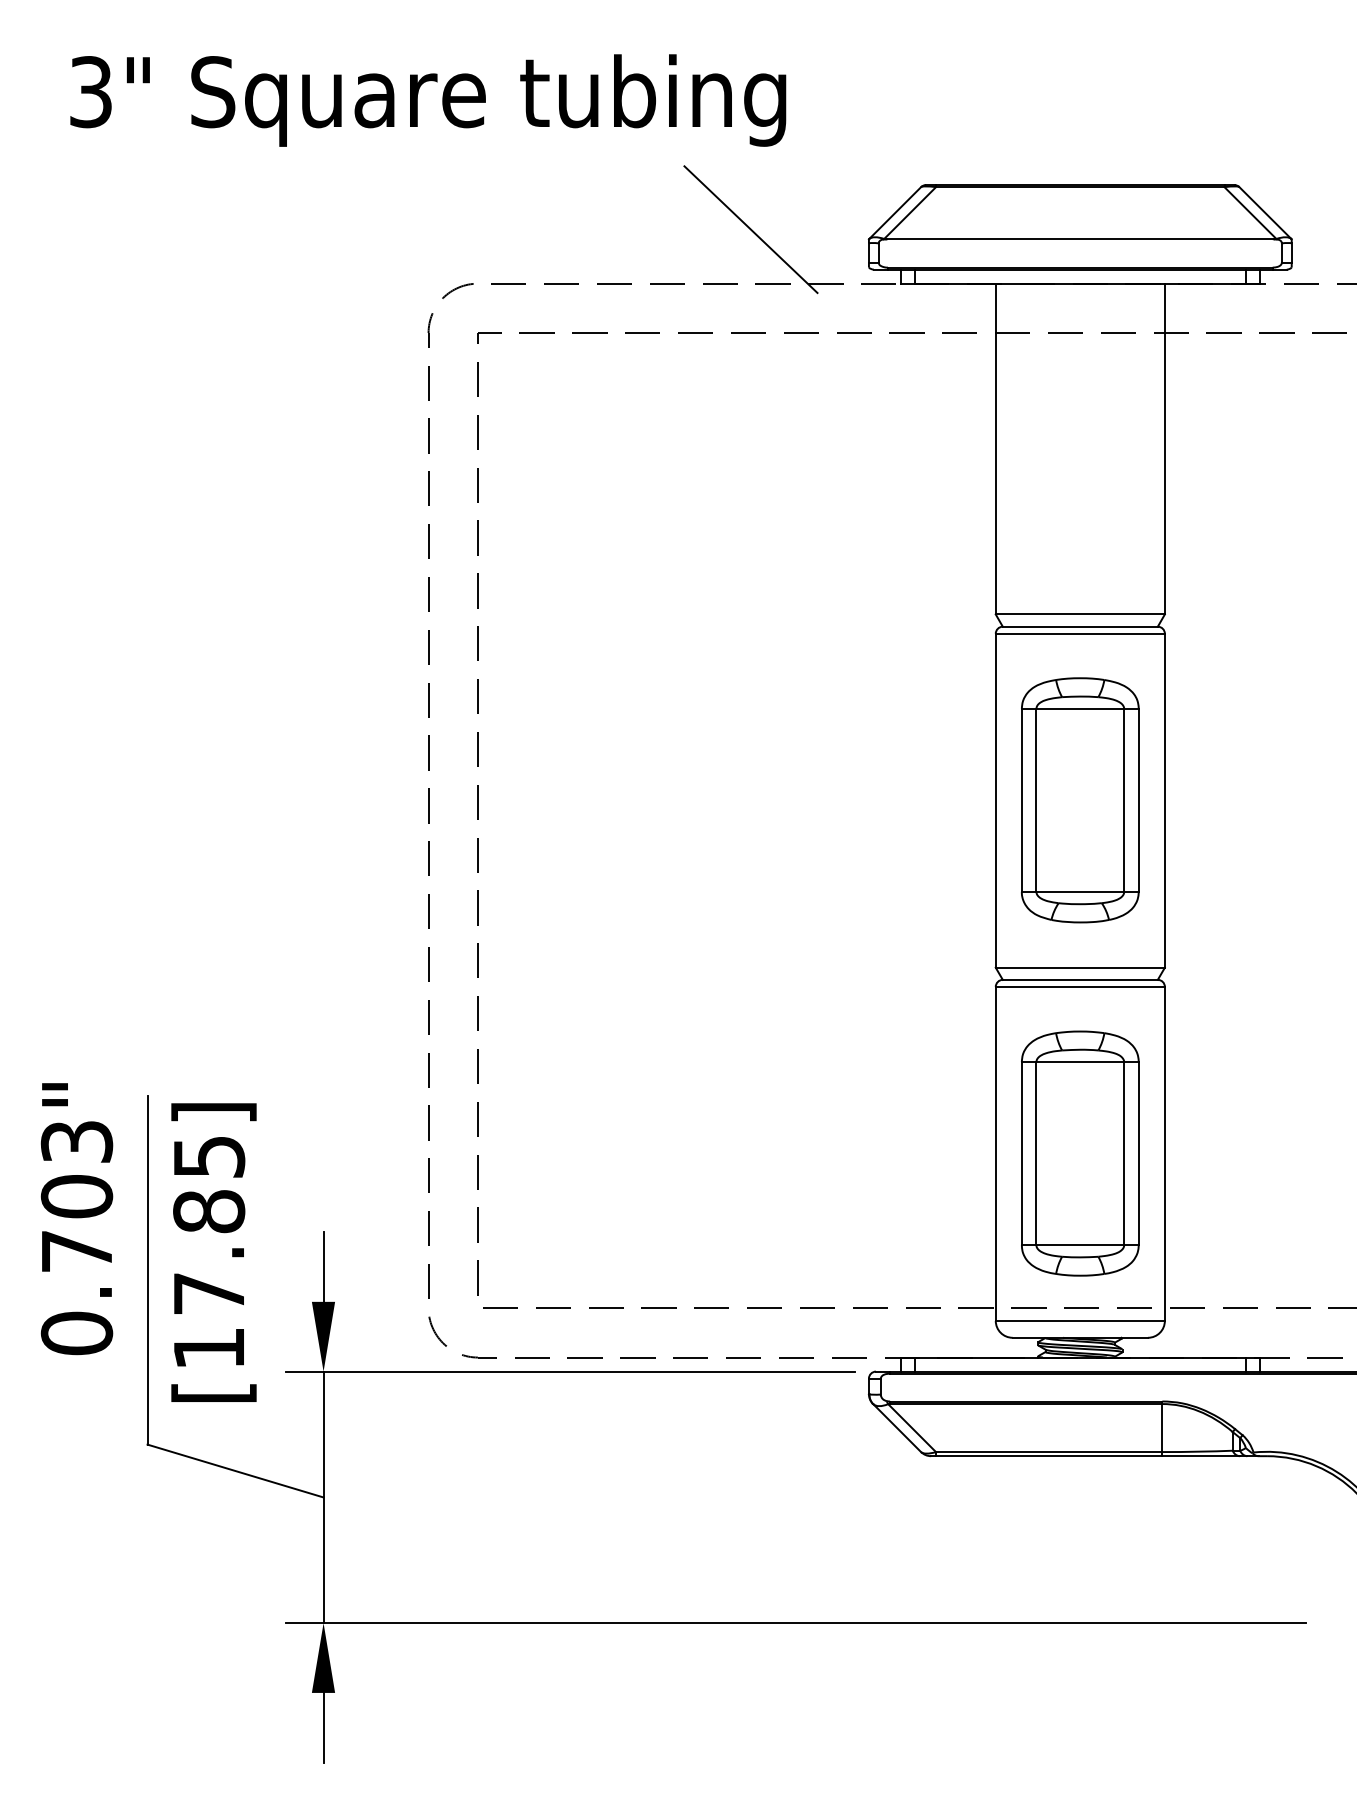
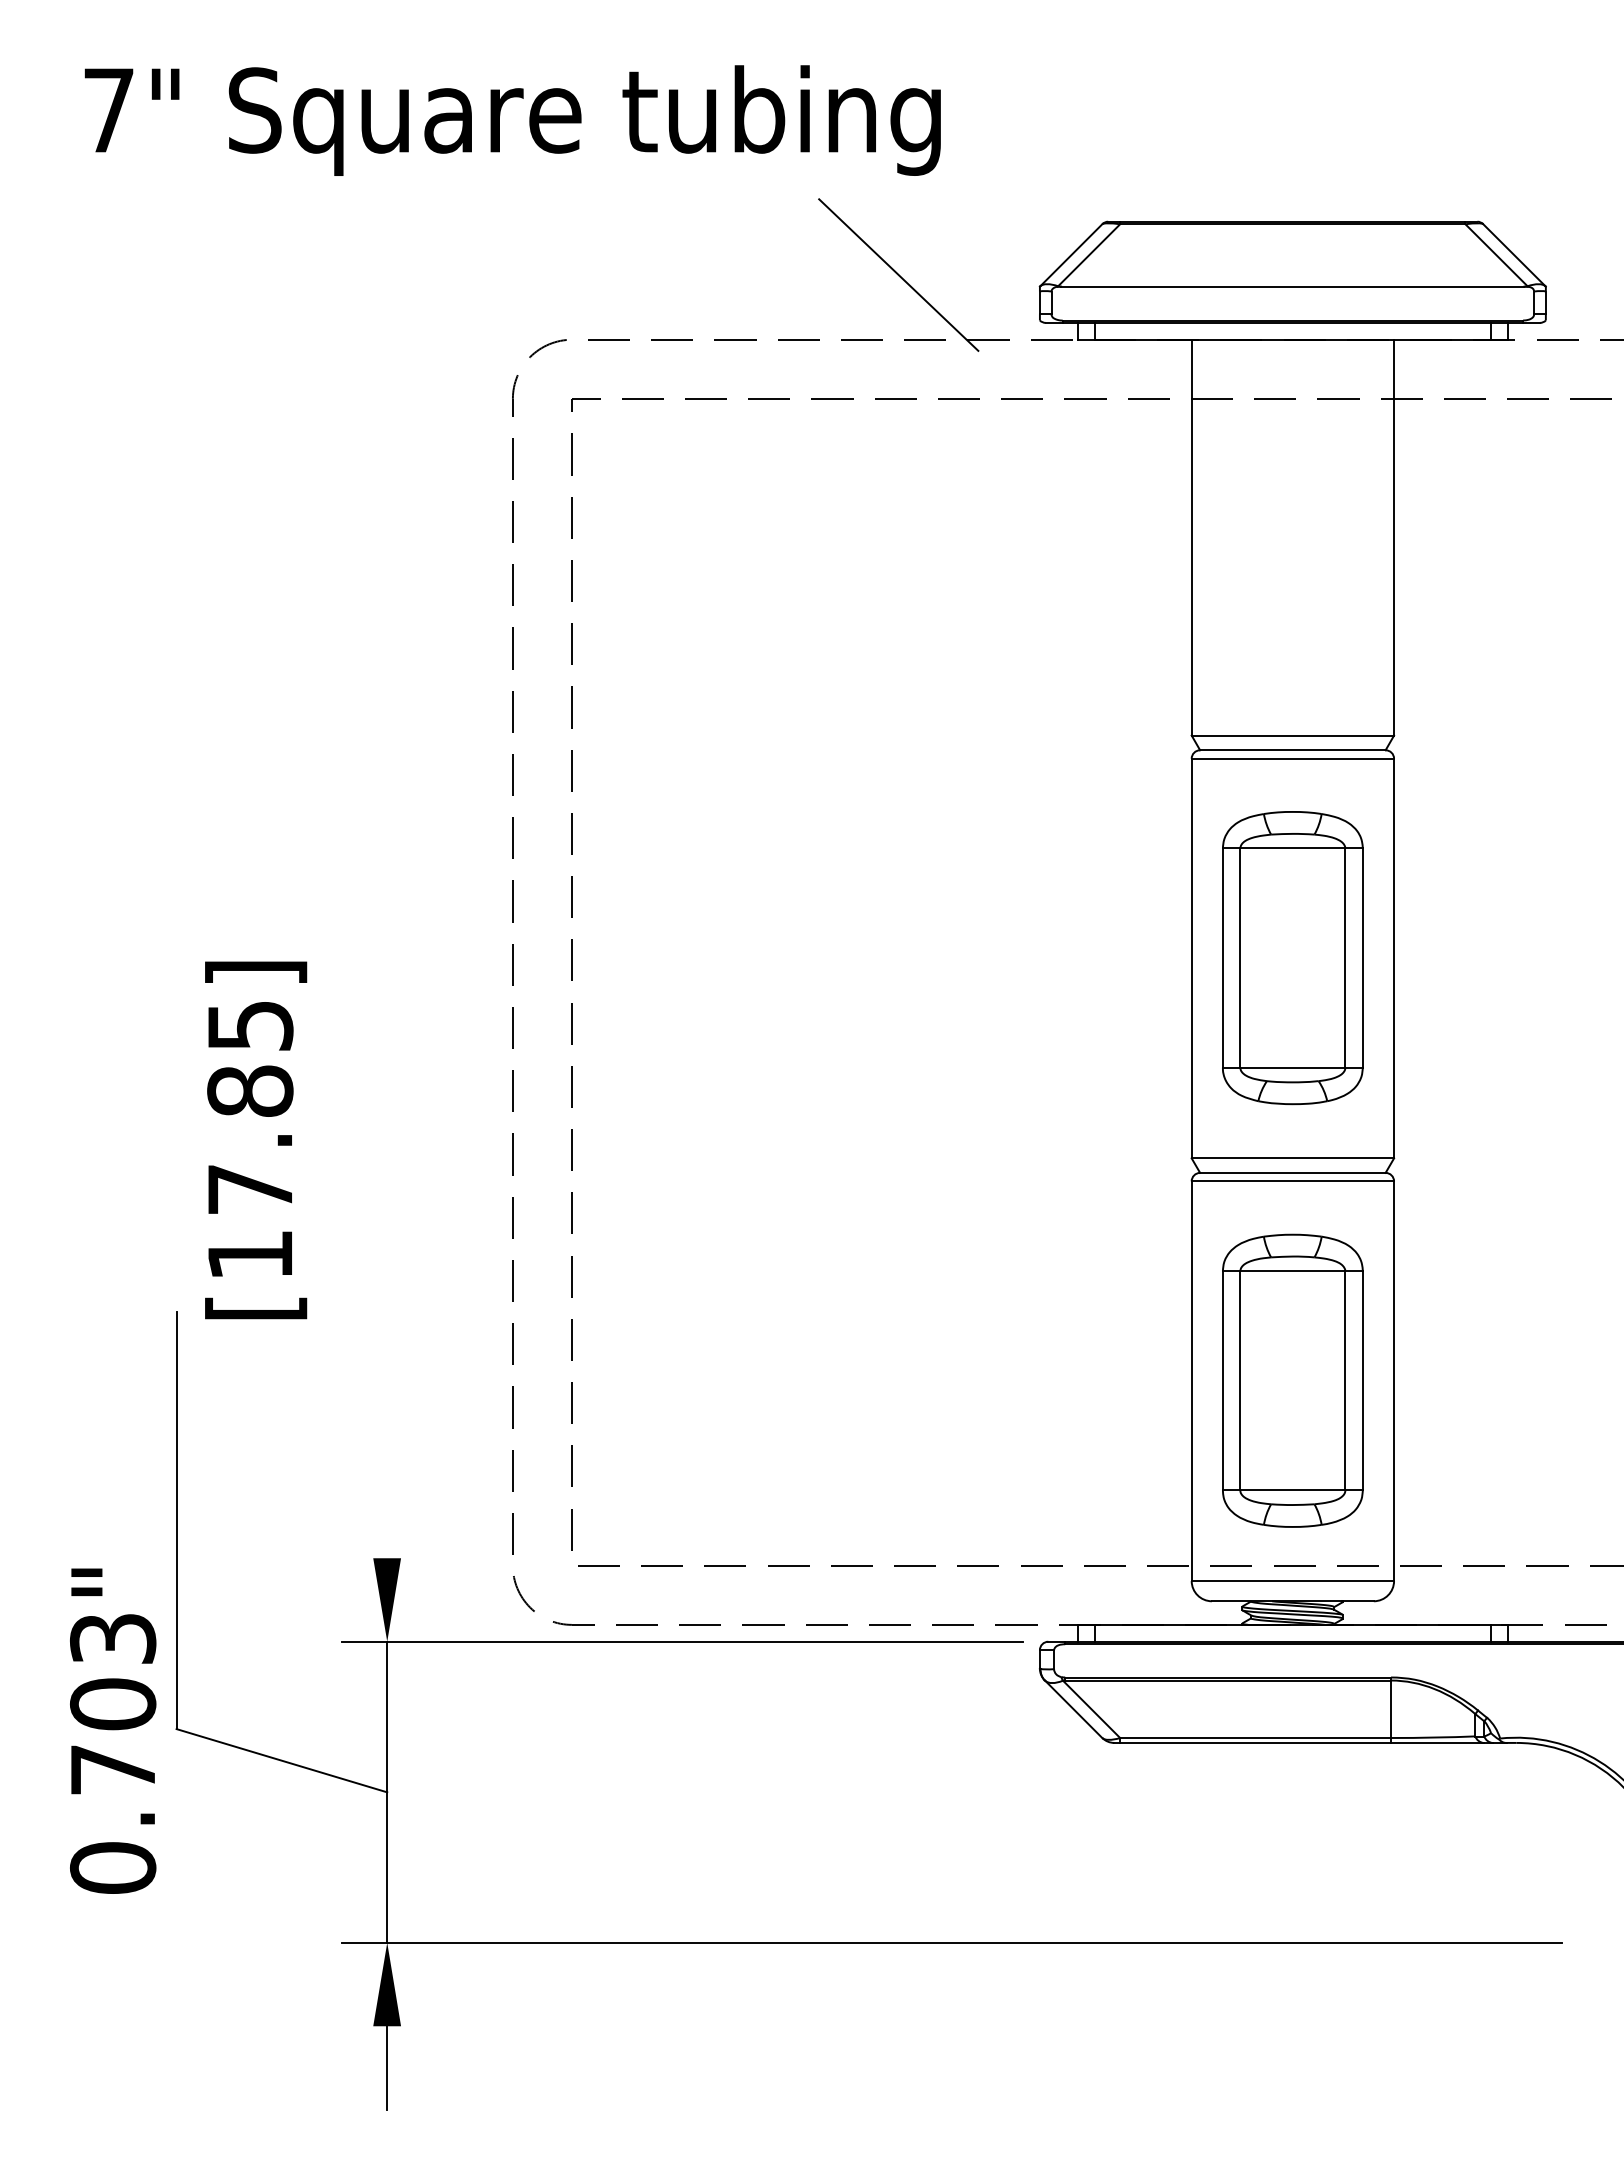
text: (90, 92) -> (108, 110), 3" -> 7"
text: (77, 1218) -> (113, 1730), moved
text: (214, 1252) -> (256, 1140), moved
line: (323, 1266) -> (387, 1516), removed

